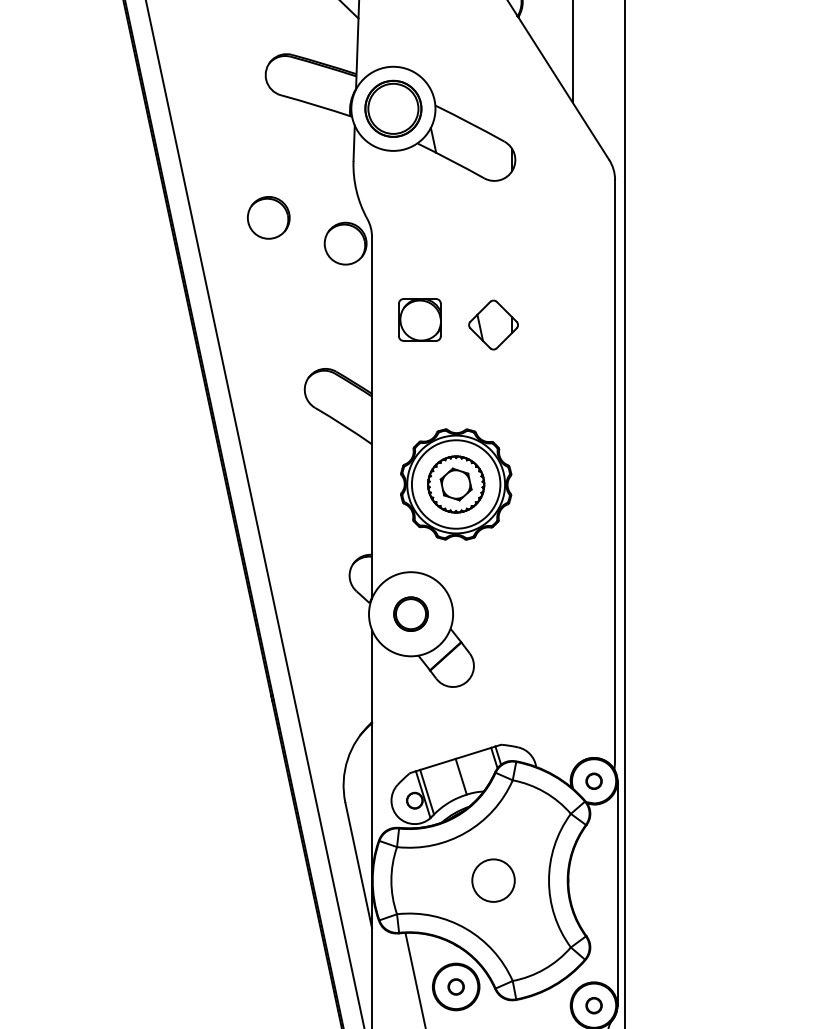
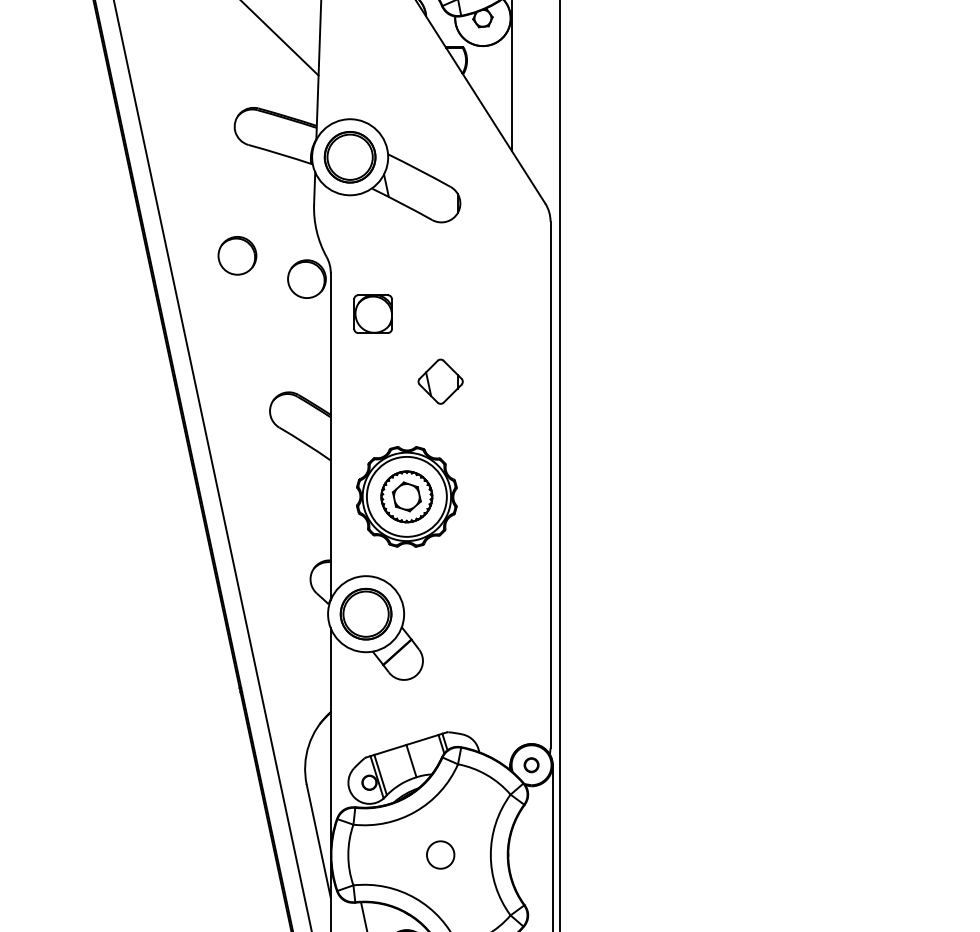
part: (419, 319) -> (372, 313), moved
part: (493, 324) -> (440, 381), moved
part: (410, 613) -> (365, 613), size x1.67
circle: (493, 880) -> (440, 854), size x0.71

